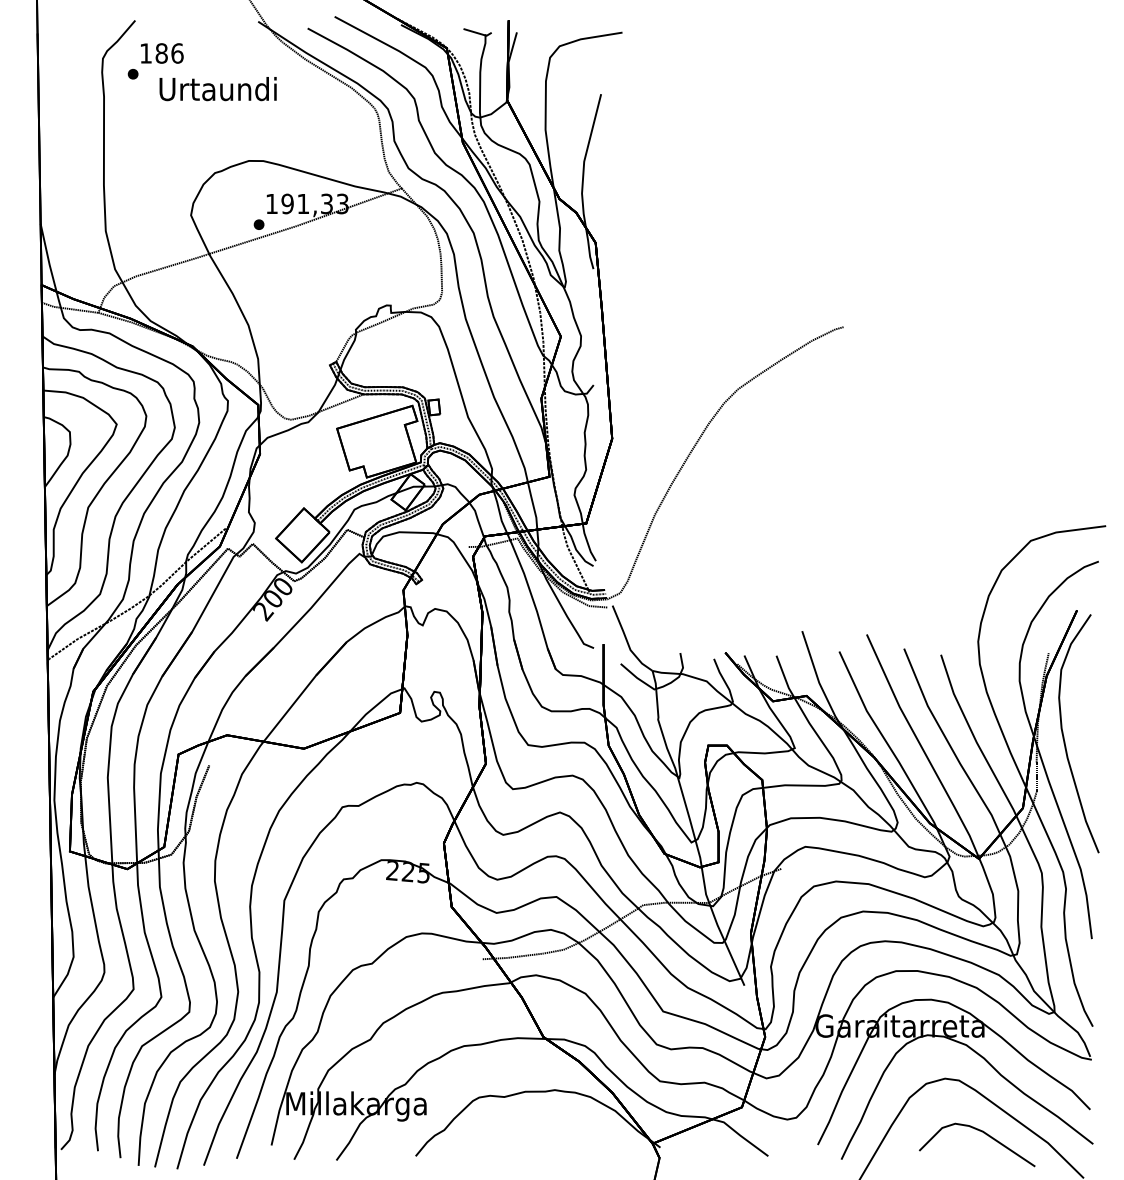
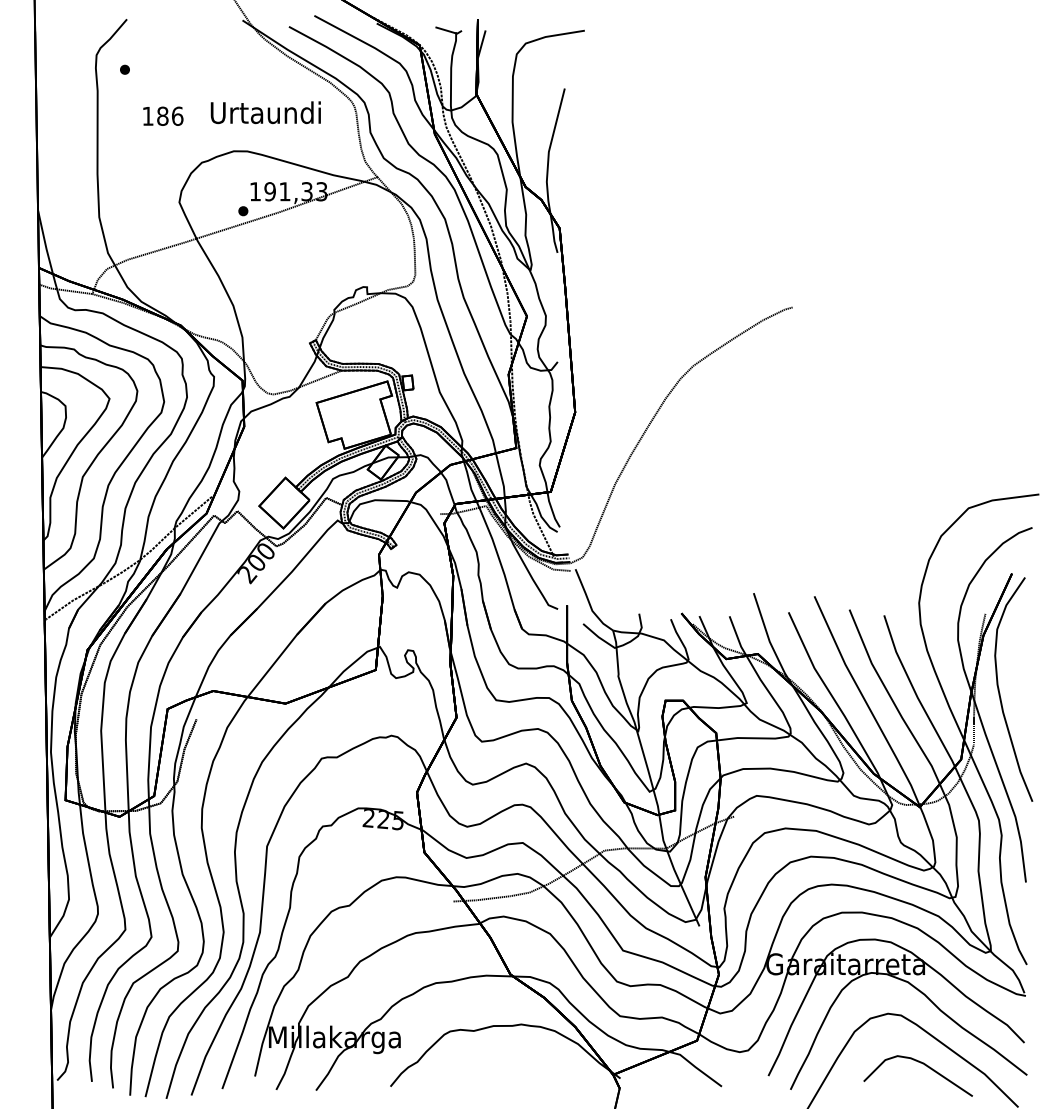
text: (162, 52) -> (163, 115), moved
text: (217, 88) -> (265, 112), moved

